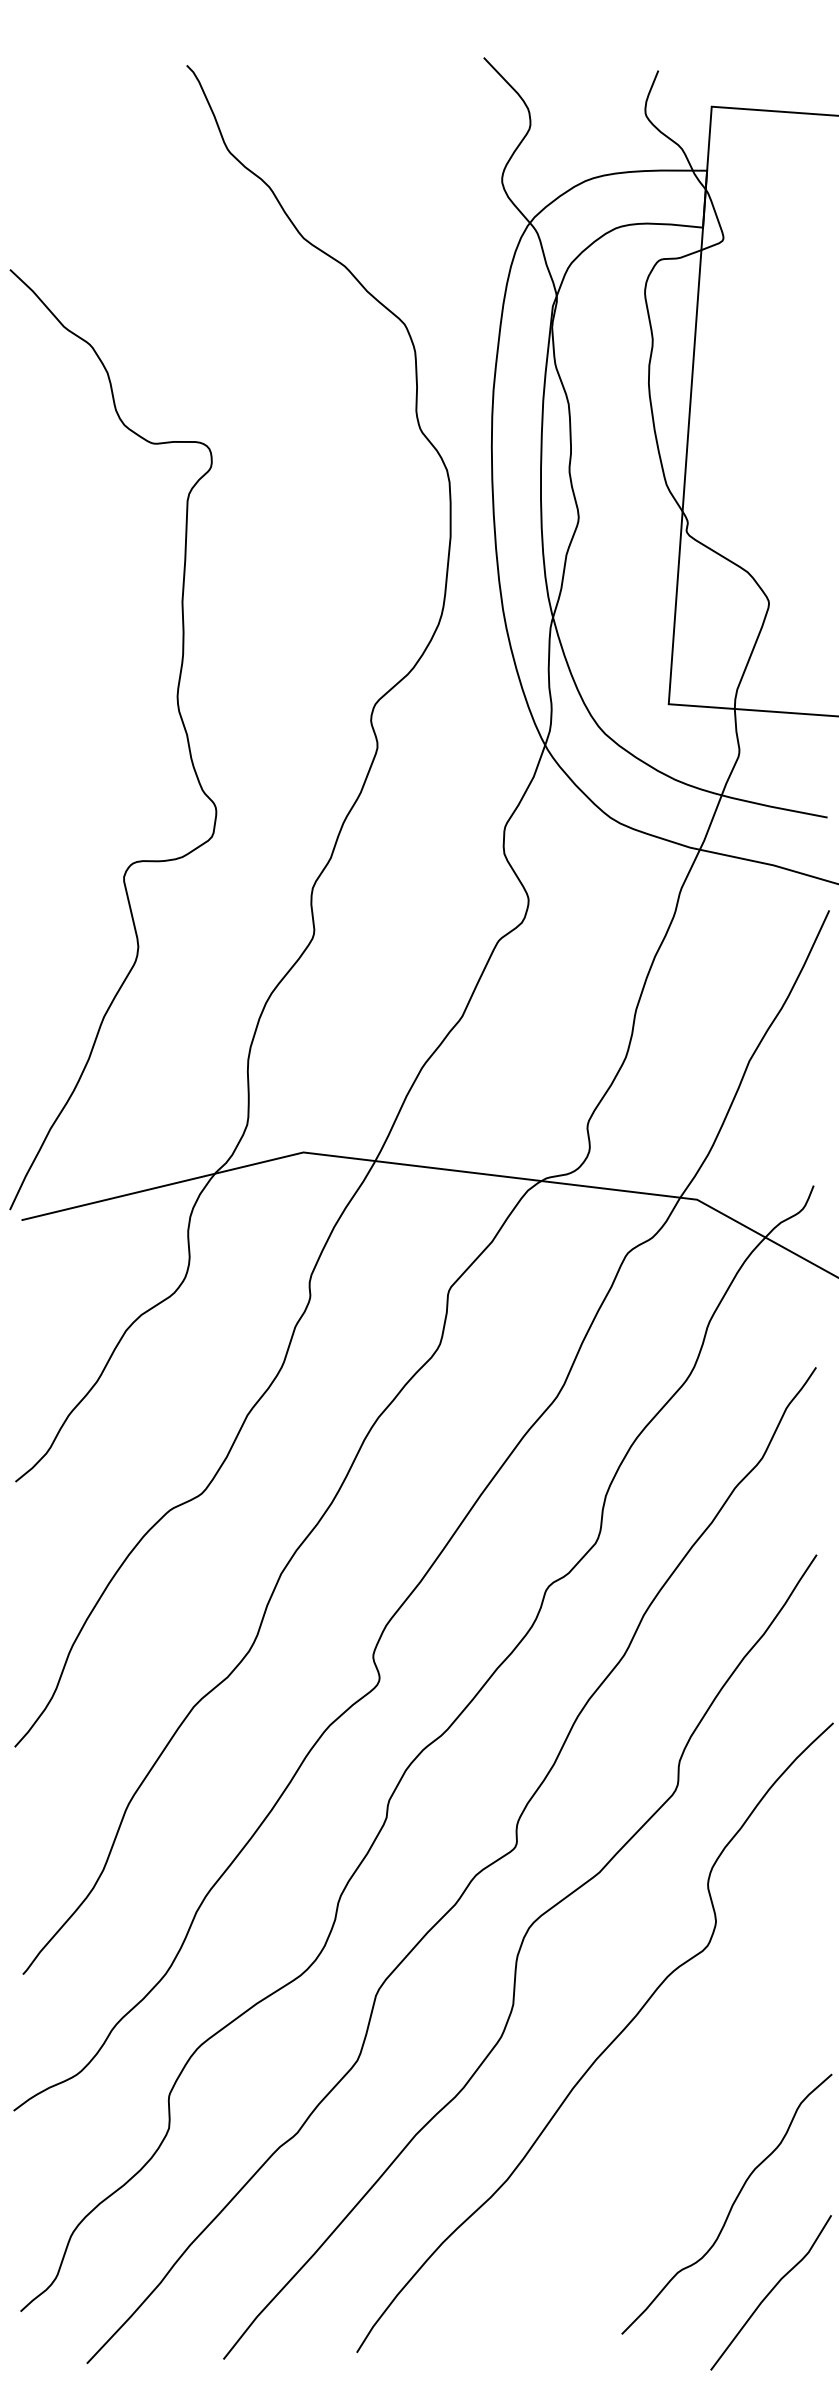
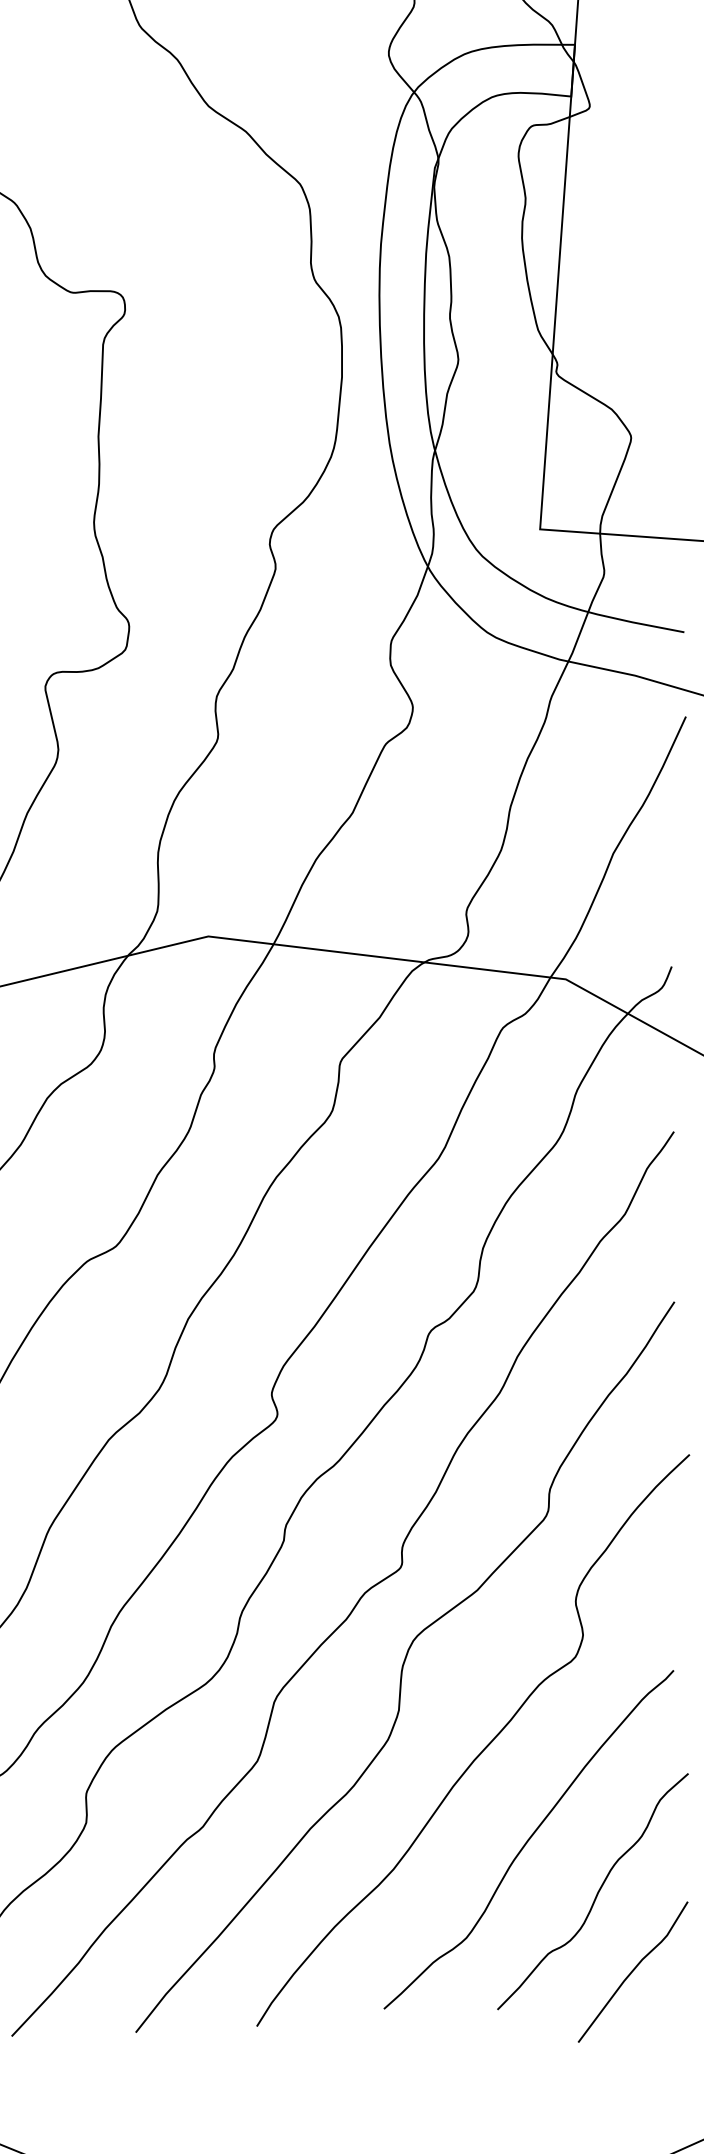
curve: (656, 2146) -> (528, 1839), added

